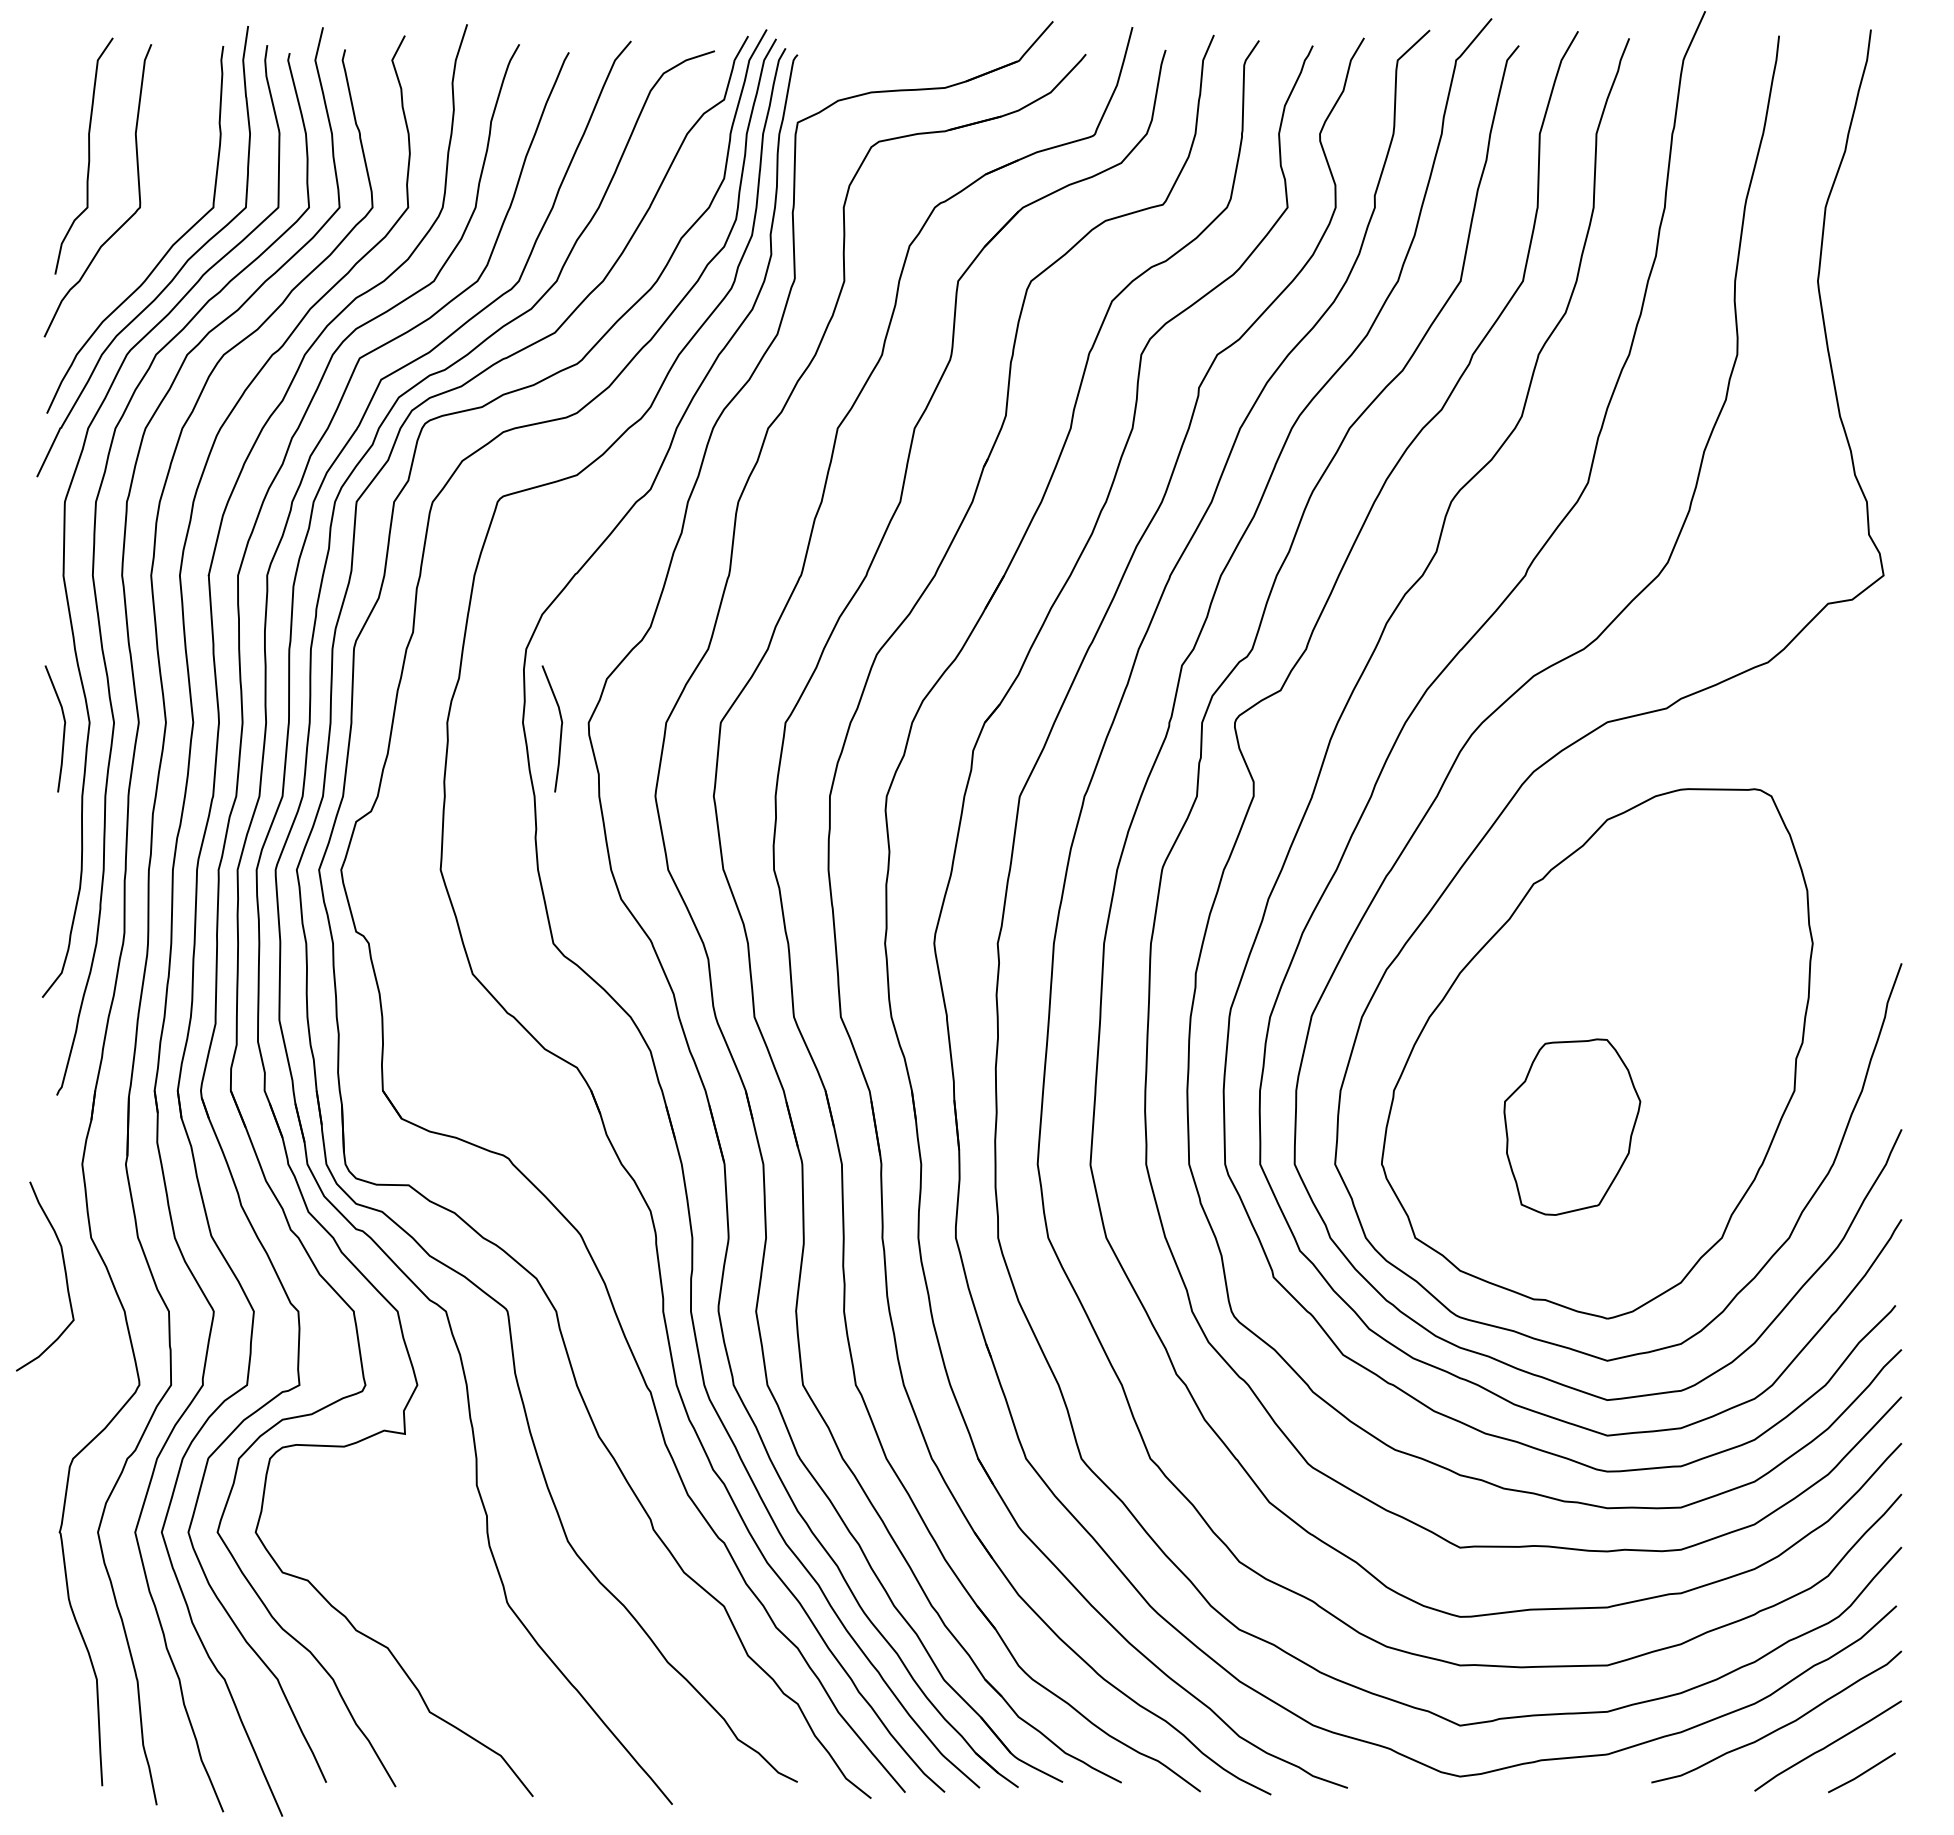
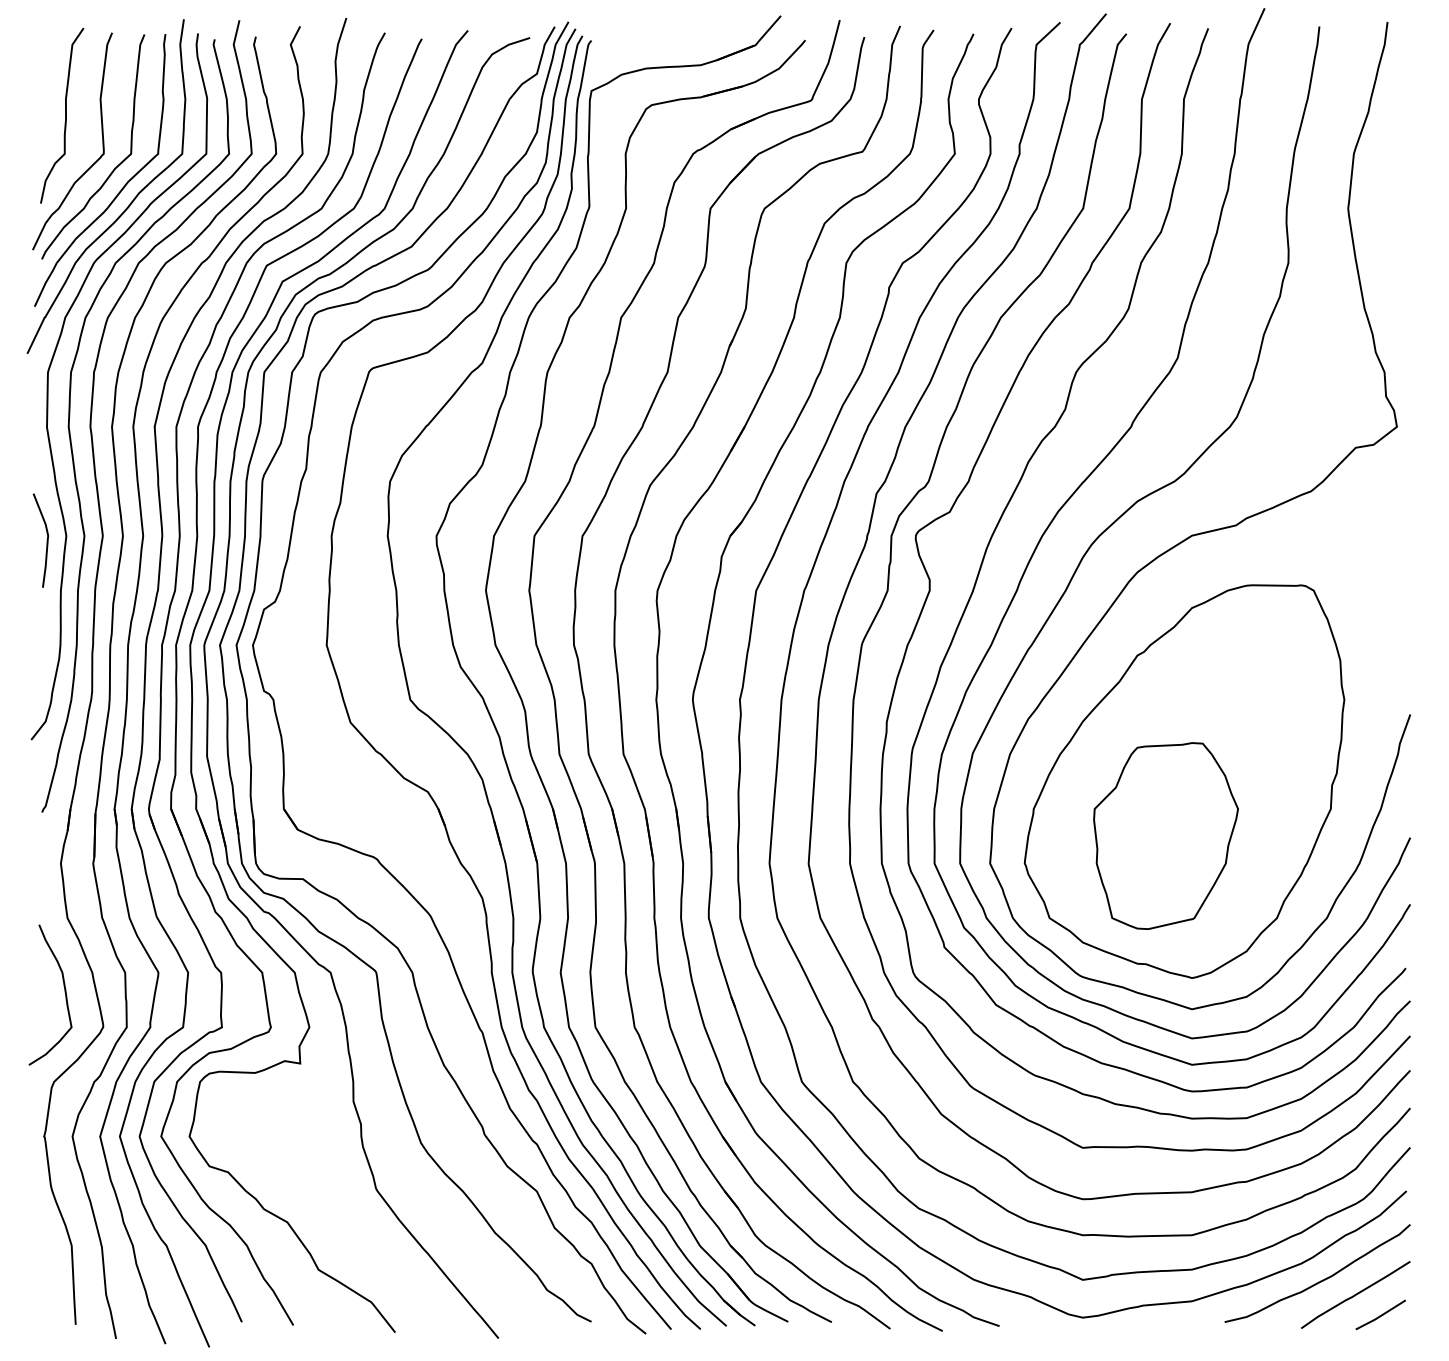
curve: (155, 226) -> (115, 167), added
curve: (560, 728) -> (415, 540), removed
part: (1572, 1126) -> (1166, 835), size x1.43
curve: (64, 1272) -> (64, 992), moved

